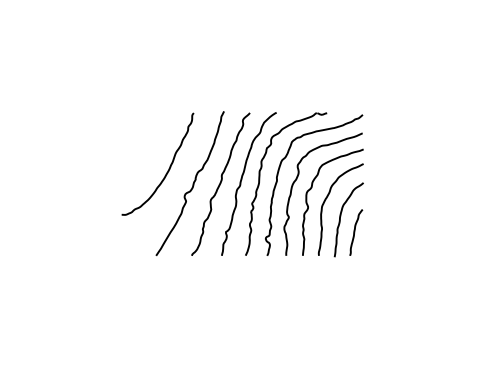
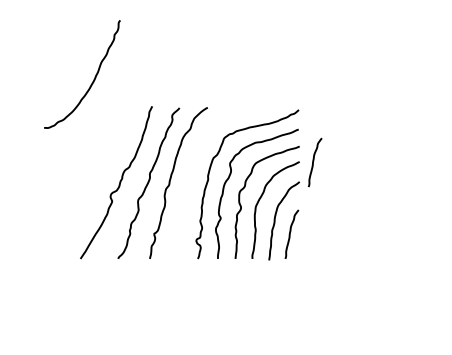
curve: (377, 164) -> (314, 162), added
curve: (168, 168) -> (93, 78), moved
part: (260, 180) -> (190, 179), removed

